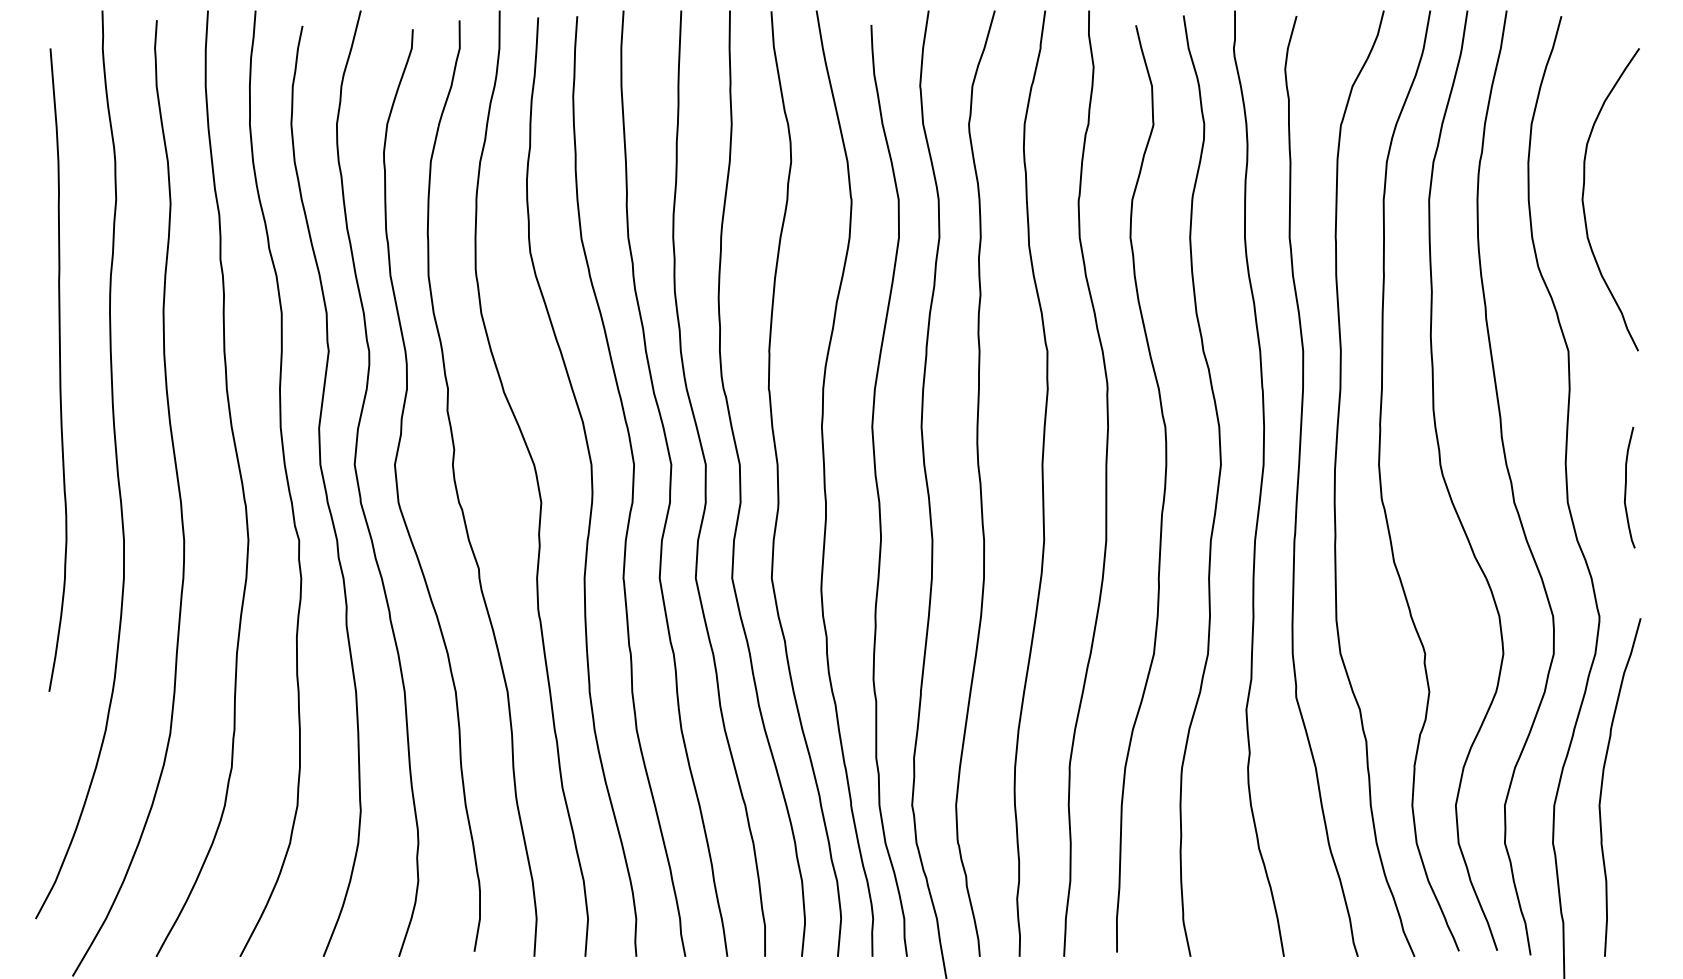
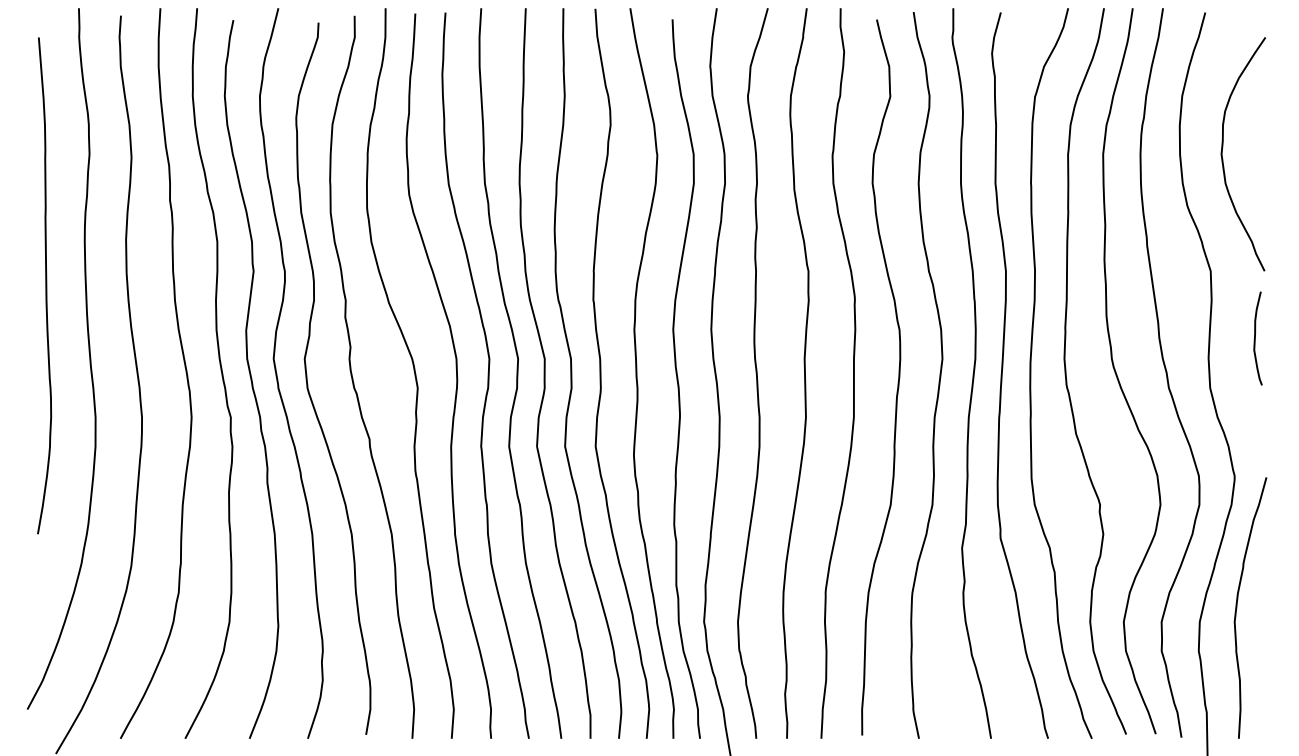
curve: (1626, 487) -> (1255, 338), moved

